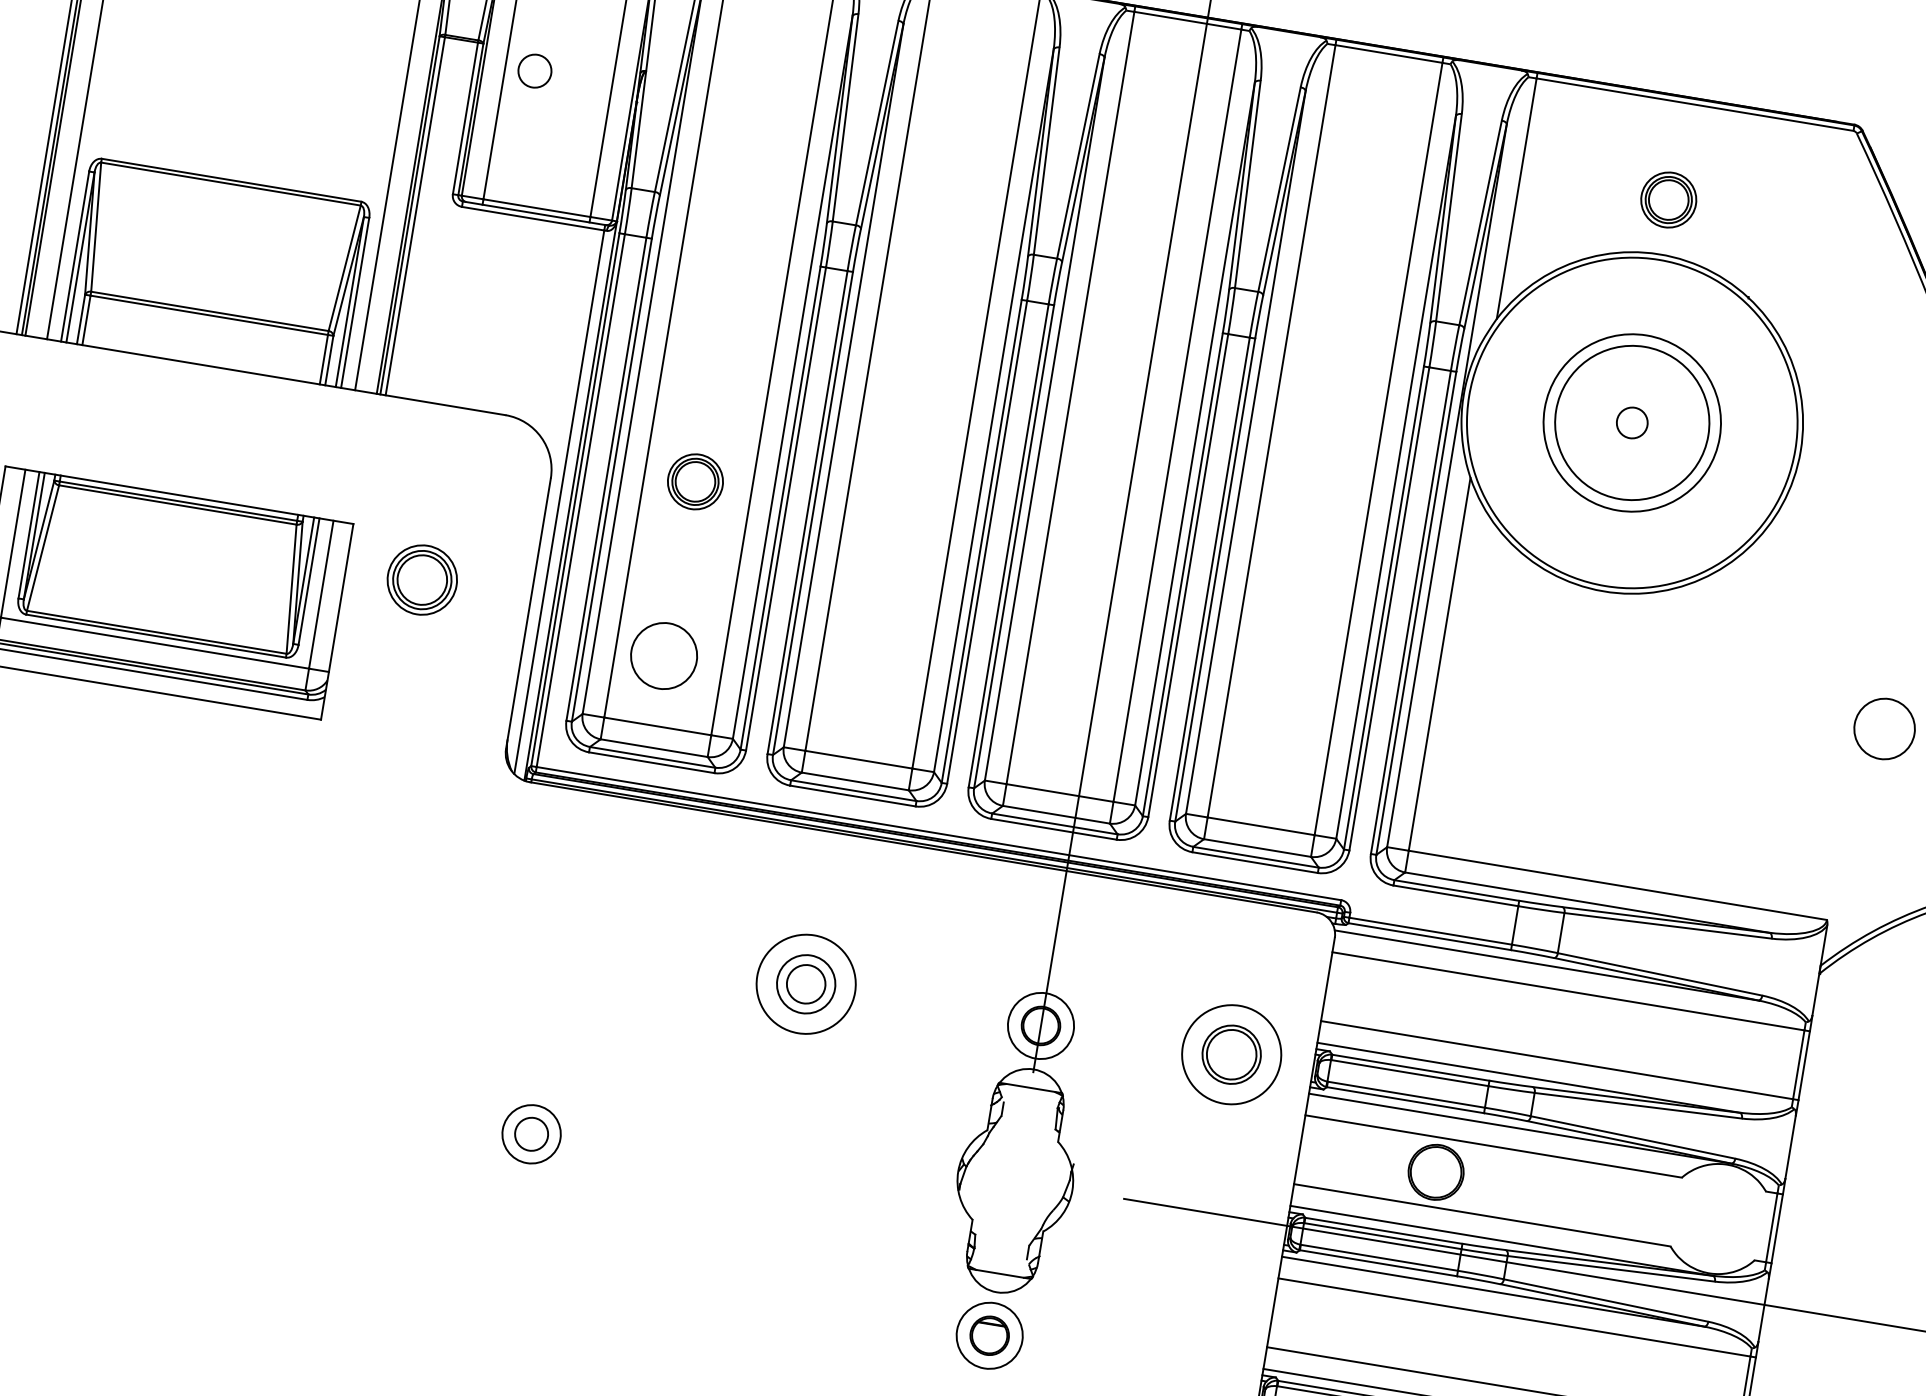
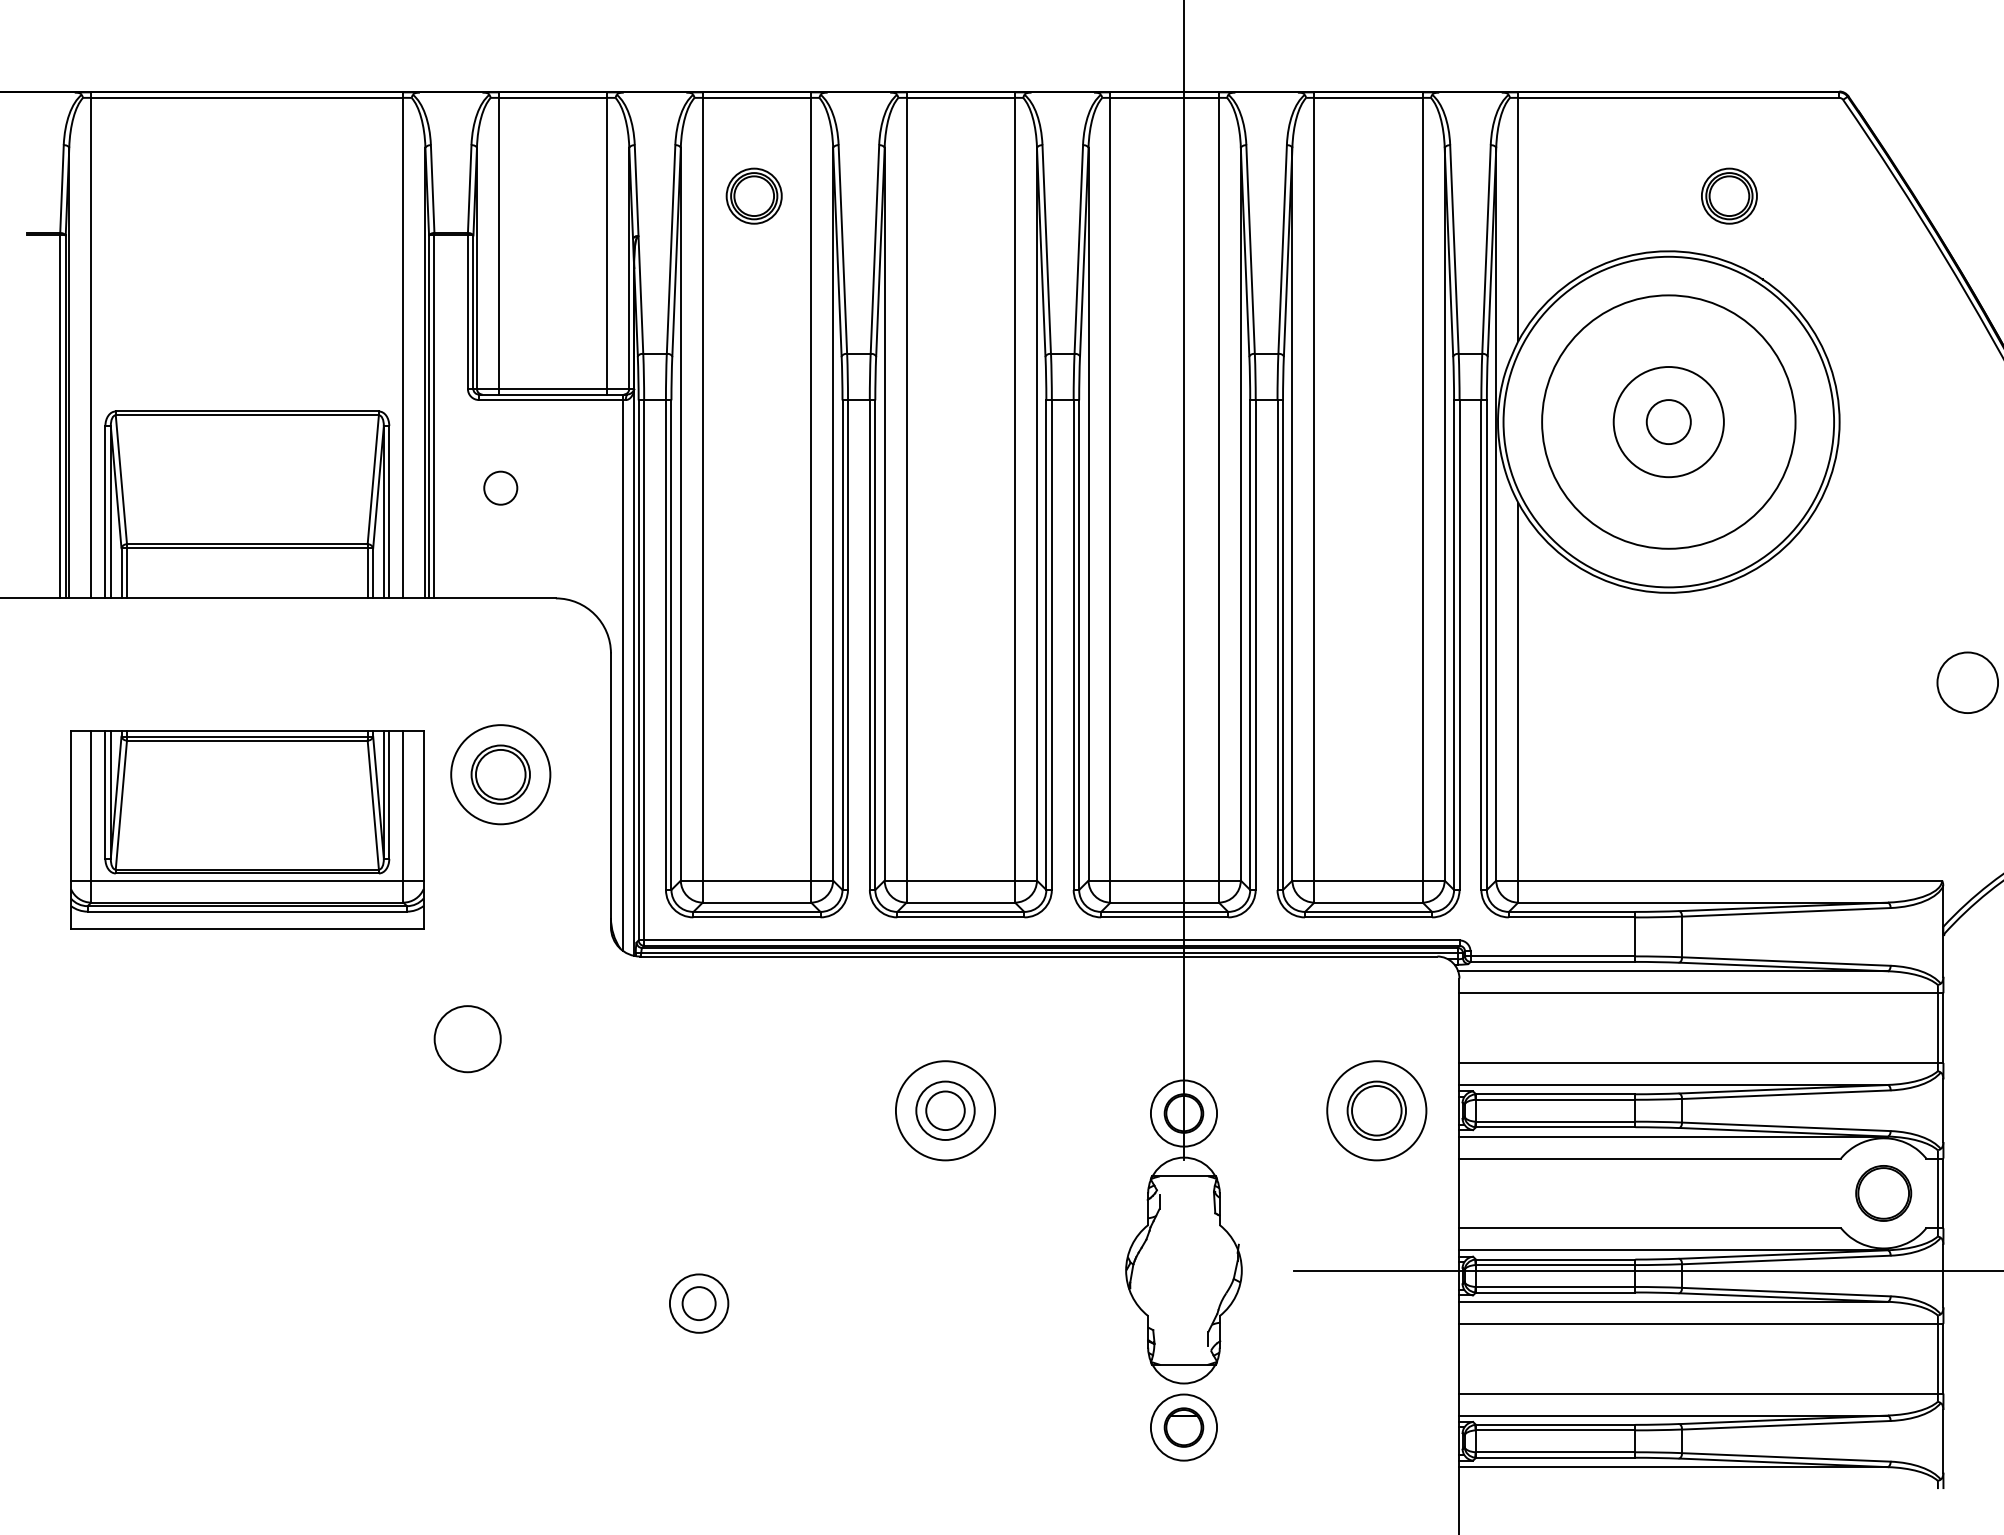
circle: (534, 70) -> (500, 487), moved
part: (1668, 199) -> (1729, 195), moved
circle: (1632, 422) -> (1668, 421), size x1.43
circle: (1631, 423) -> (1668, 422), size x0.71
circle: (1631, 423) -> (1668, 422), size x1.43
part: (694, 481) -> (753, 195), moved
circle: (422, 579) -> (500, 774), size x1.43
circle: (663, 656) -> (467, 1039), moved
part: (1435, 1172) -> (1883, 1193), moved

